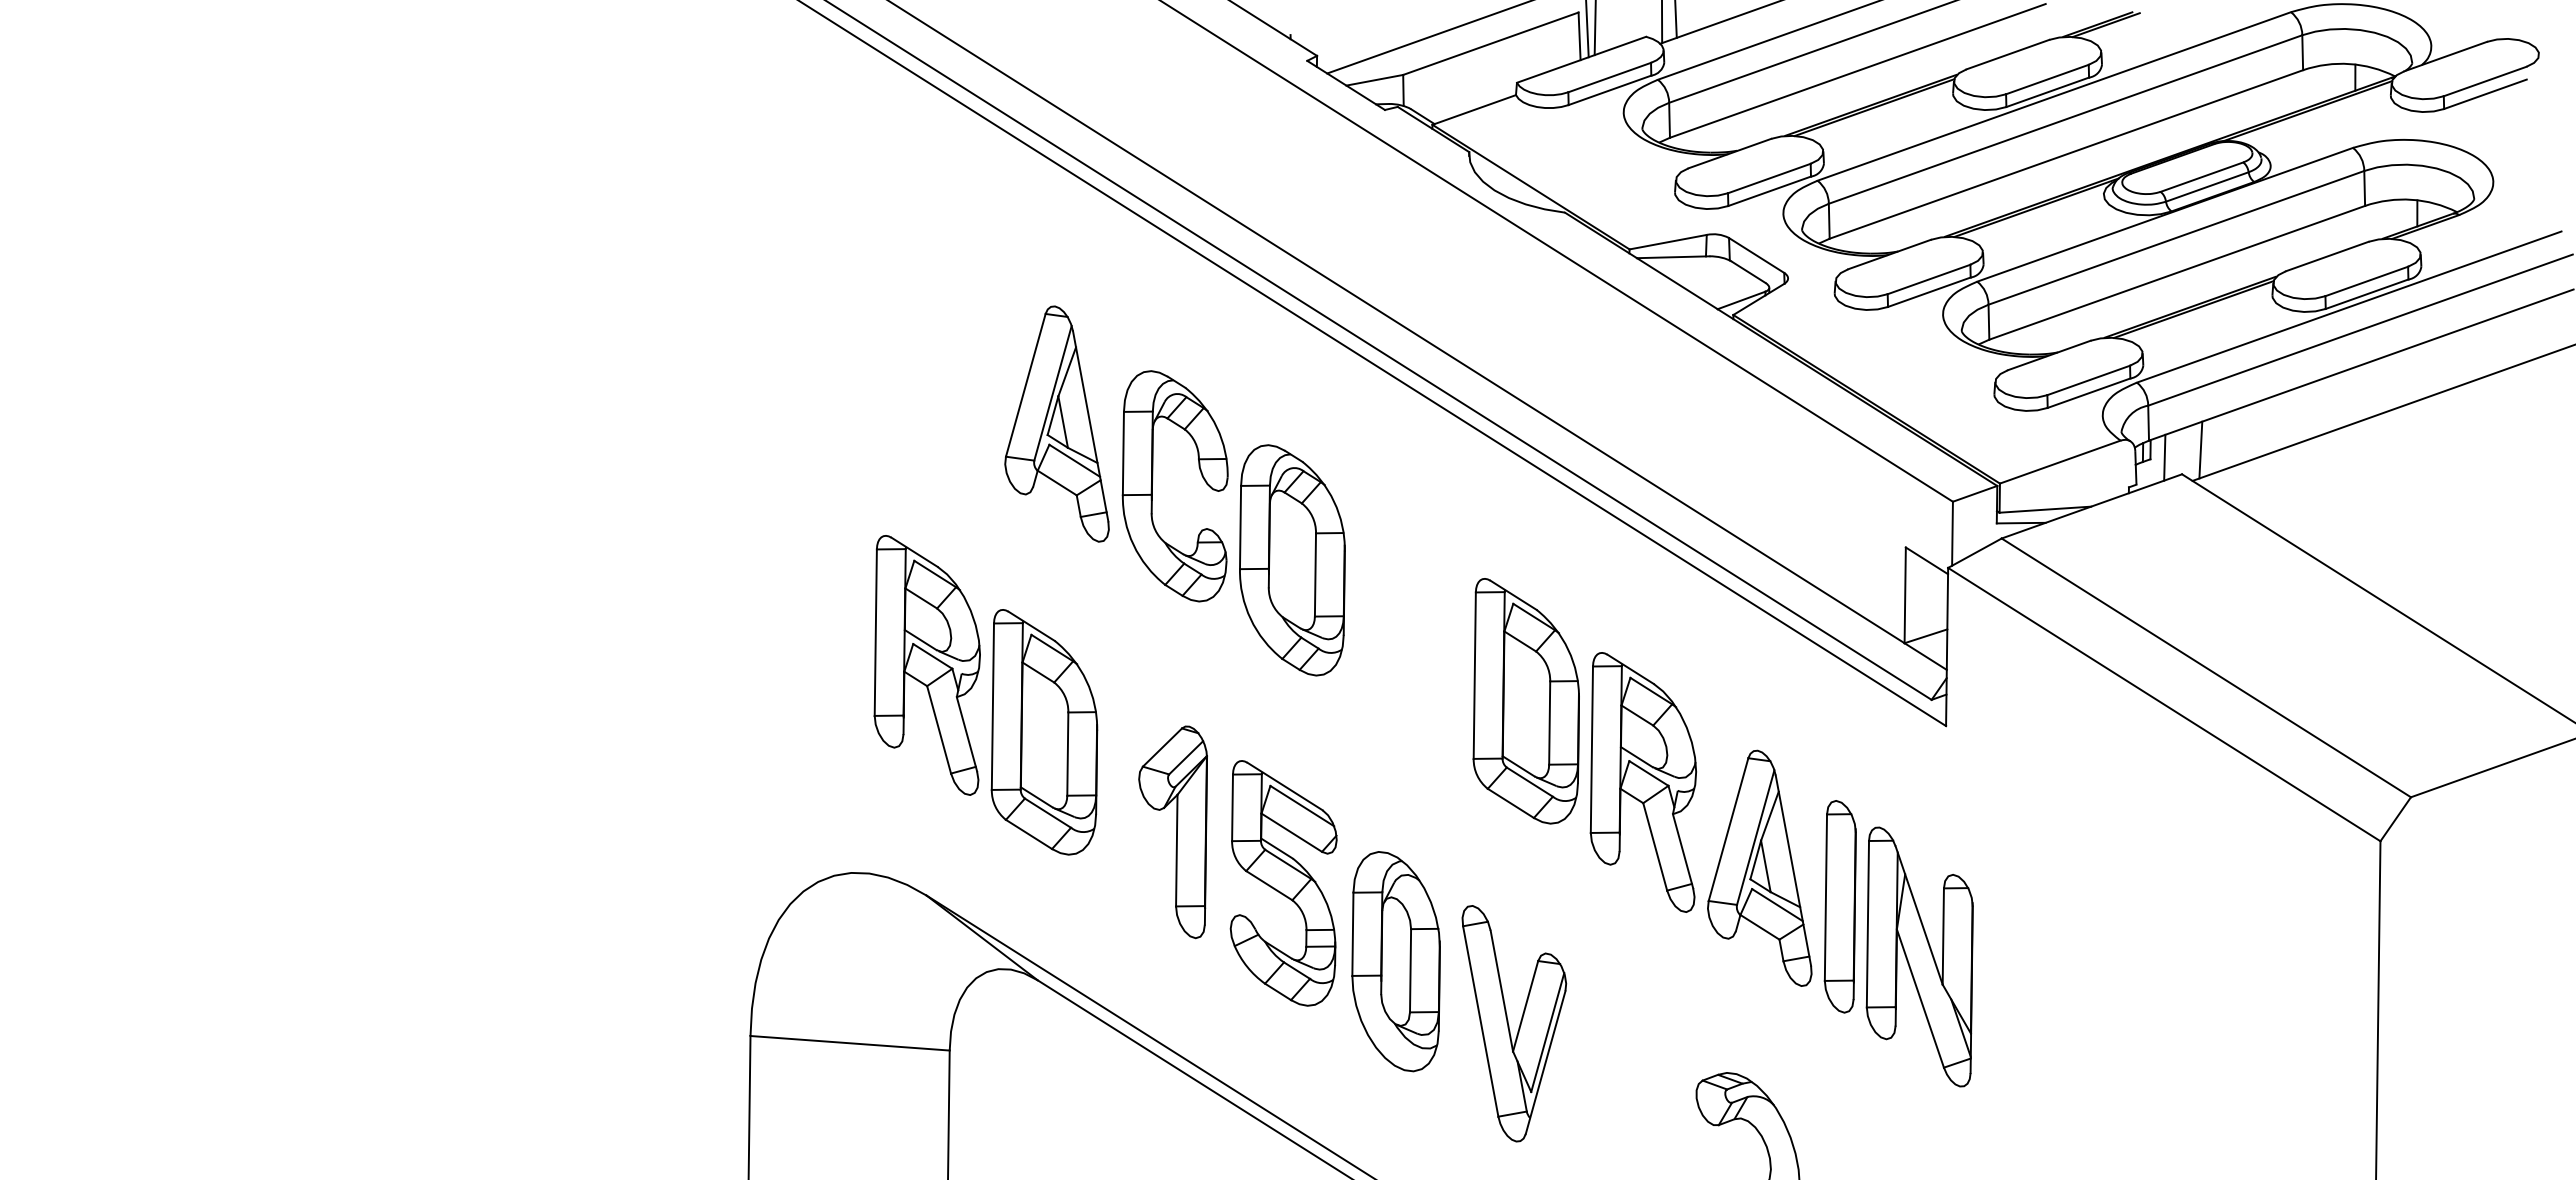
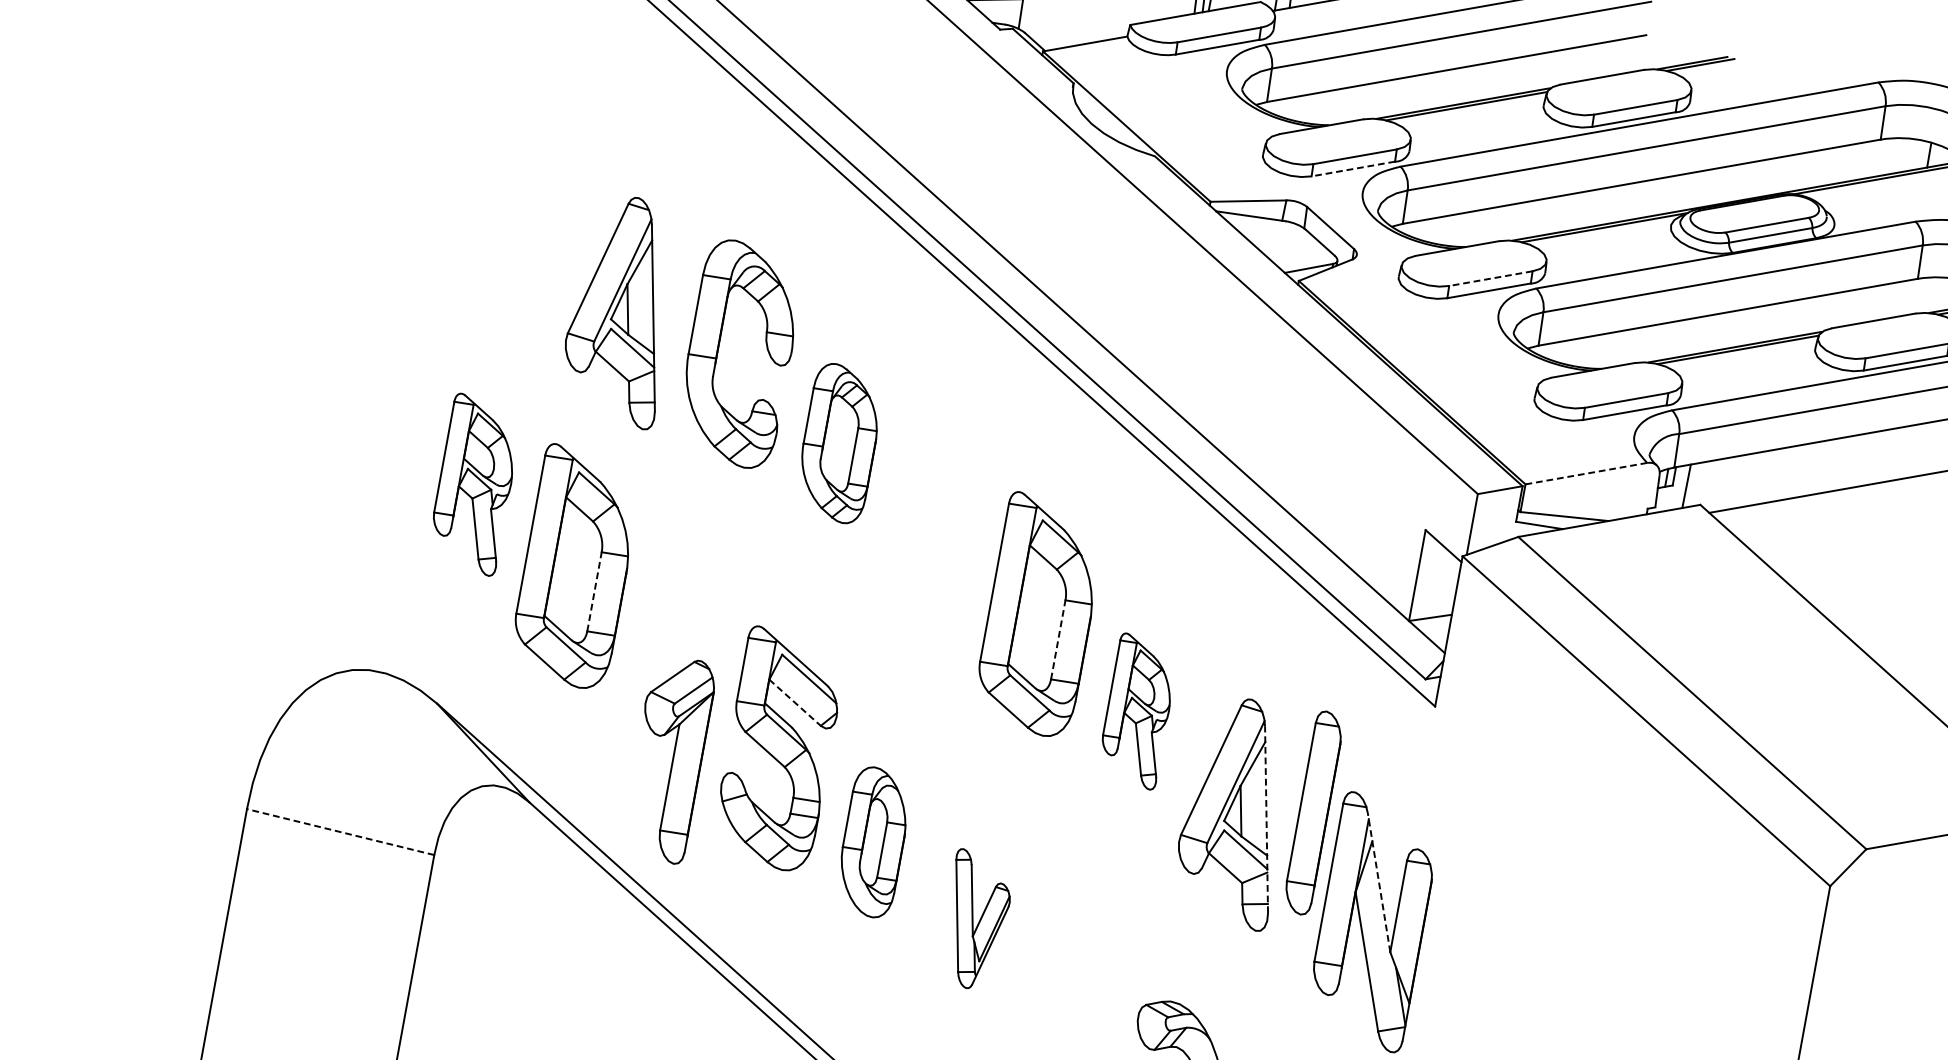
line: (1769, 191) -> (1353, 169), solid -> dashed
line: (1929, 279) -> (1491, 278), solid -> dashed
part: (1056, 423) -> (621, 309), moved
line: (2200, 449) -> (1721, 484), removed
line: (2060, 462) -> (1586, 474), solid -> dashed
part: (1292, 560) -> (839, 443), size x0.7
part: (926, 665) -> (474, 484), size x0.7
line: (1549, 723) -> (1058, 640), solid -> dashed
line: (1067, 754) -> (594, 592), solid -> dashed
part: (1643, 782) -> (1138, 711), size x0.6
part: (1172, 832) -> (668, 759), moved
line: (1291, 832) -> (794, 702), solid -> dashed
line: (1793, 870) -> (1266, 819), solid -> dashed
part: (1839, 906) -> (1312, 812), moved
line: (1919, 915) -> (1379, 882), solid -> dashed
part: (1395, 961) -> (873, 842), size x0.7
part: (1514, 1023) -> (976, 920), size x0.6
line: (850, 1043) -> (340, 832), solid -> dashed

